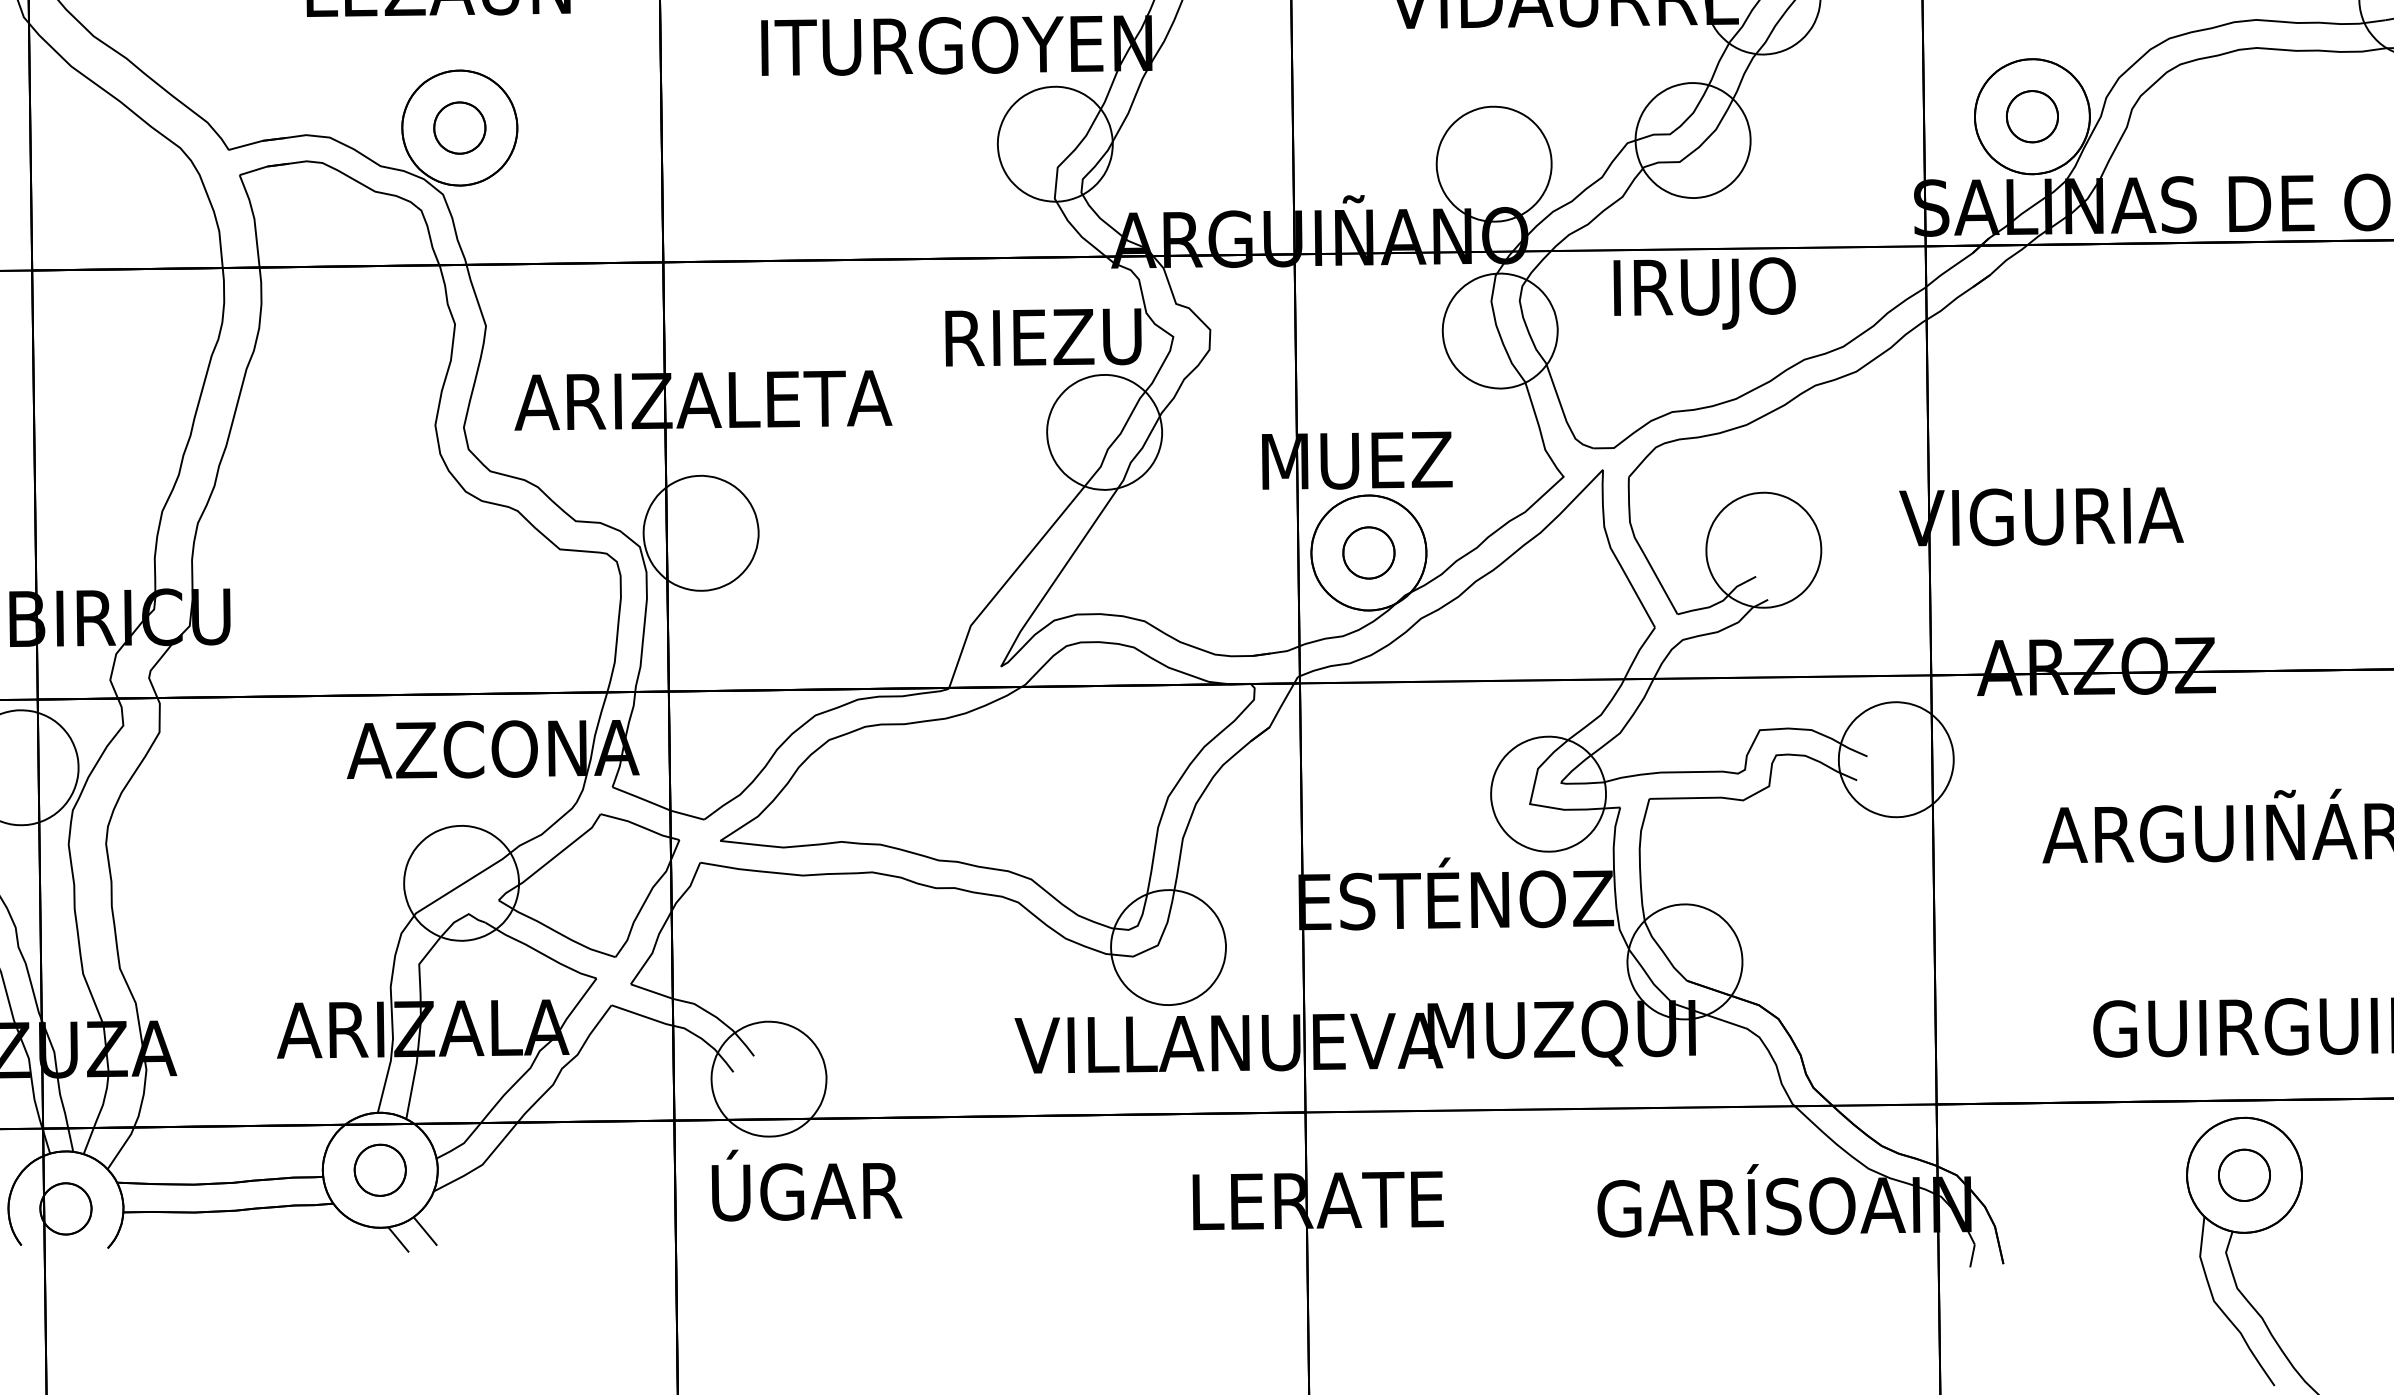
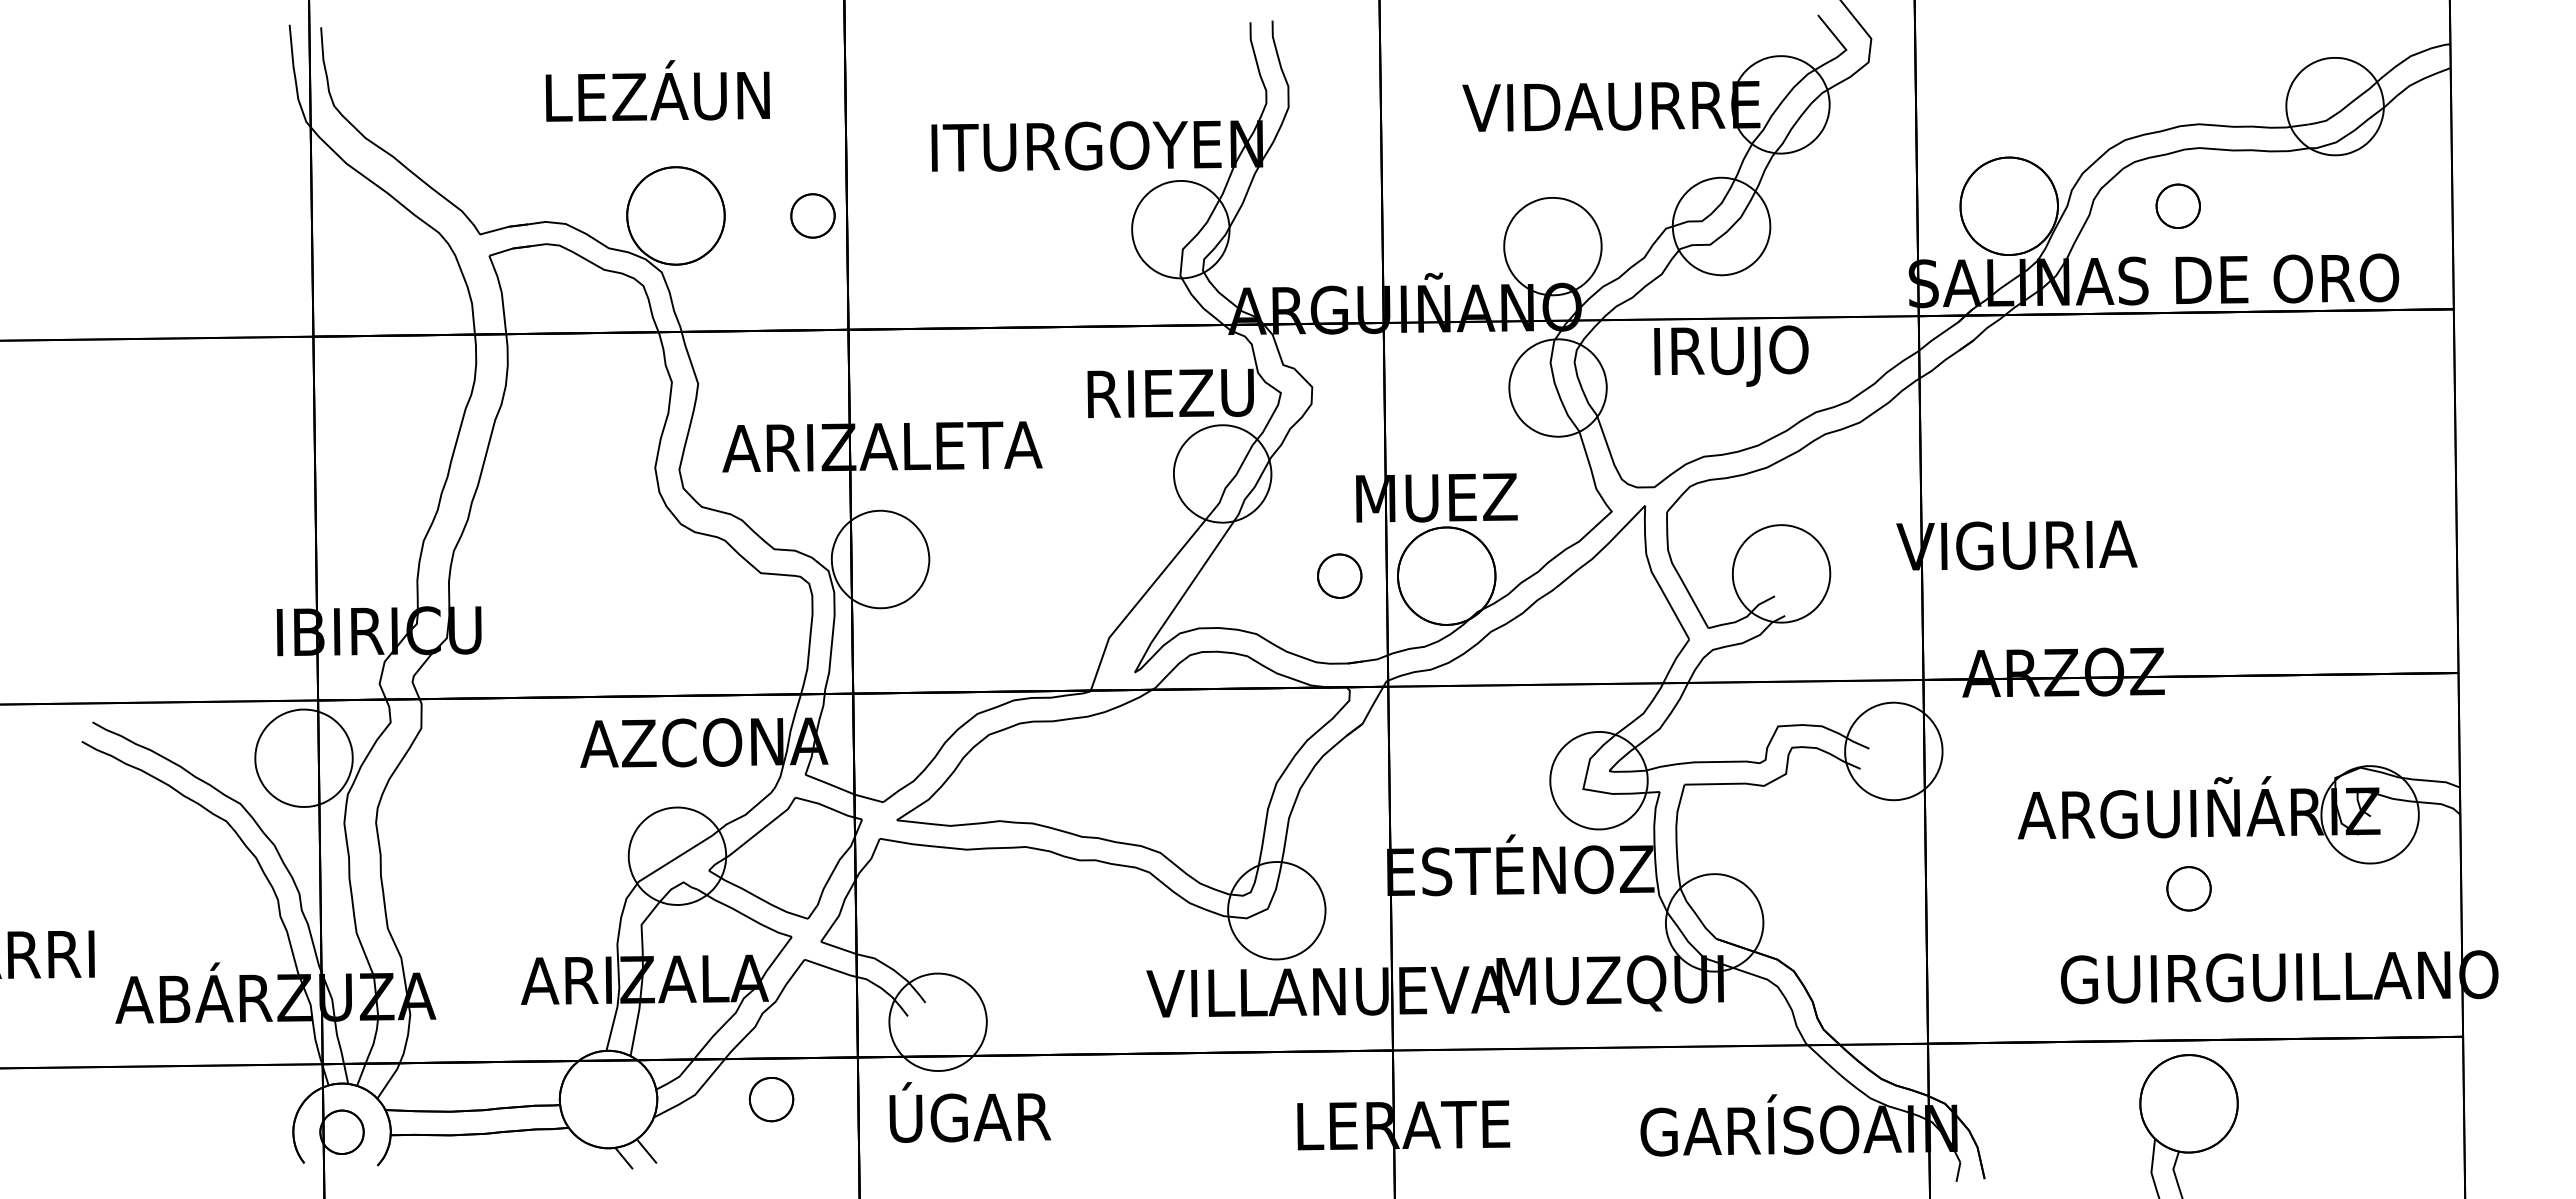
part: (2031, 115) -> (2177, 205), moved
part: (459, 127) -> (812, 215), moved
part: (1368, 552) -> (1339, 575), moved
part: (380, 1170) -> (771, 1099), moved
part: (2243, 1174) -> (2188, 888), moved

